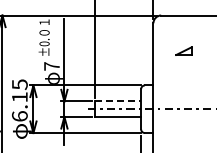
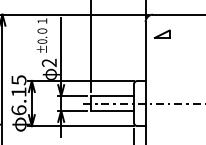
part: (183, 50) -> (161, 33), moved
text: (51, 66) -> (48, 63), 7 -> 2
line: (118, 101) -> (112, 96), dashed -> solid

